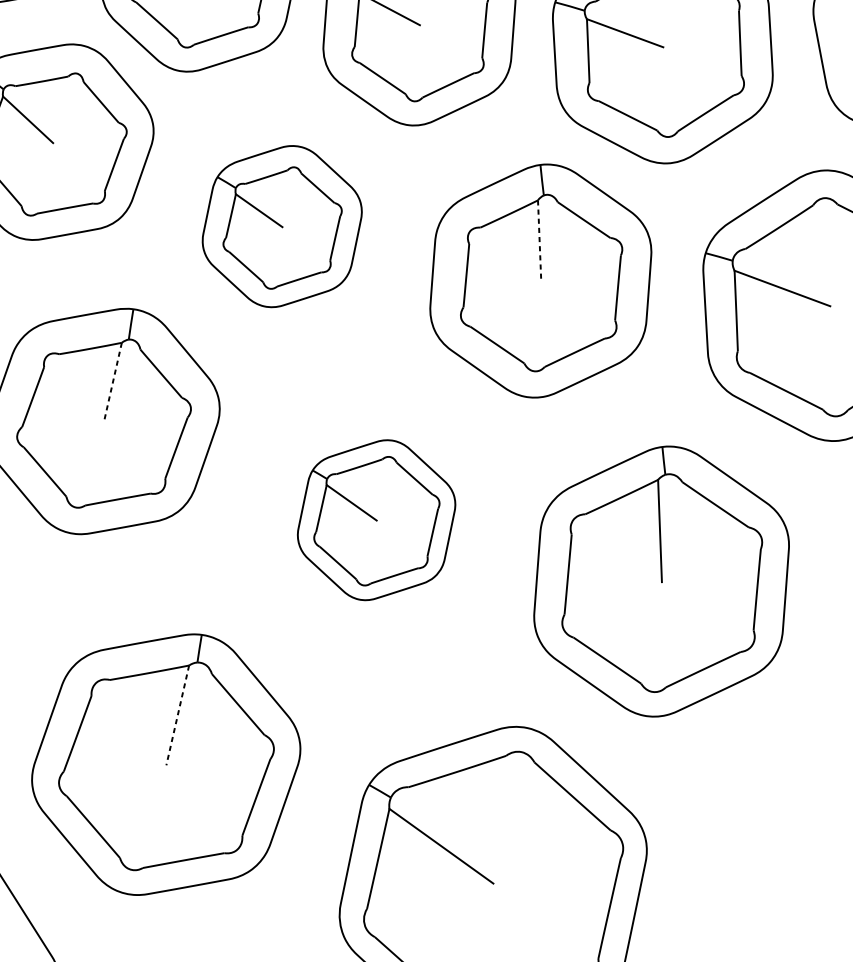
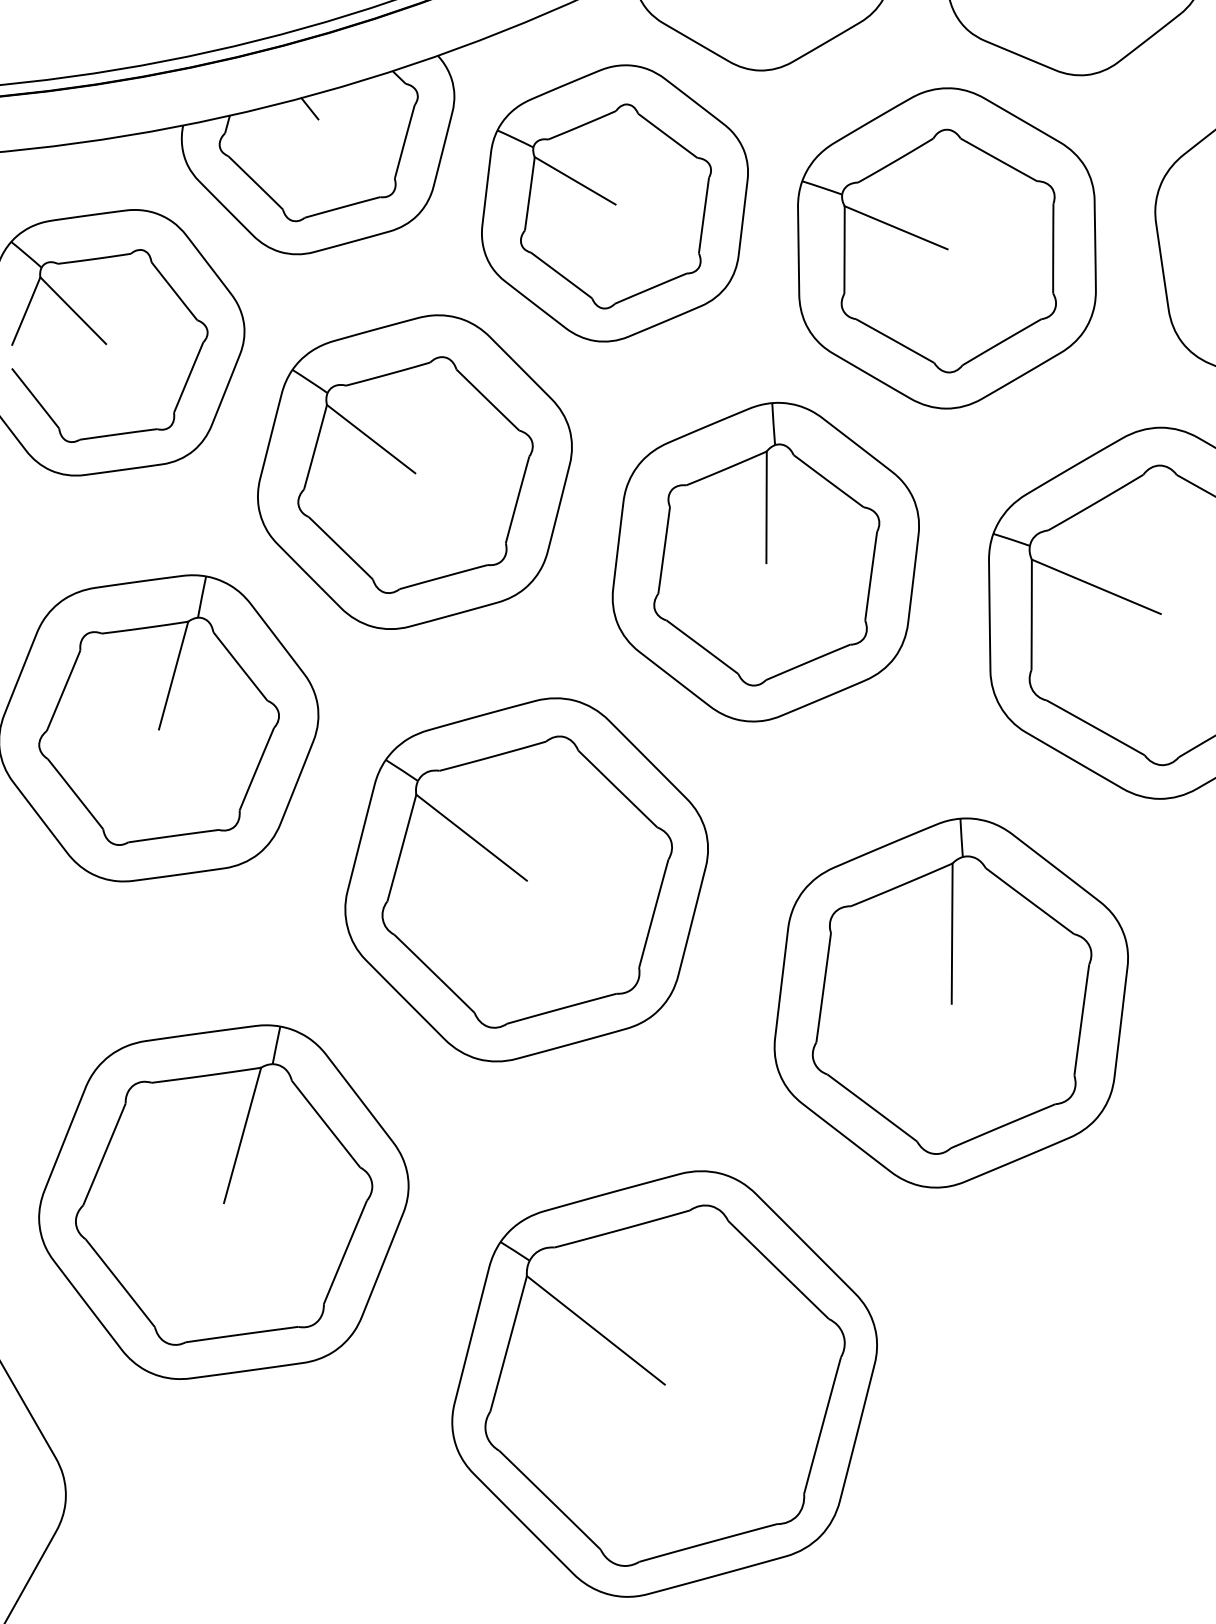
part: (281, 226) -> (414, 471), size x1.43
line: (539, 241) -> (766, 507), dashed -> solid
line: (112, 382) -> (173, 675), dashed -> solid
part: (376, 519) -> (526, 879), size x1.67
part: (661, 581) -> (950, 1002), moved
line: (177, 715) -> (242, 1135), dashed -> solid

